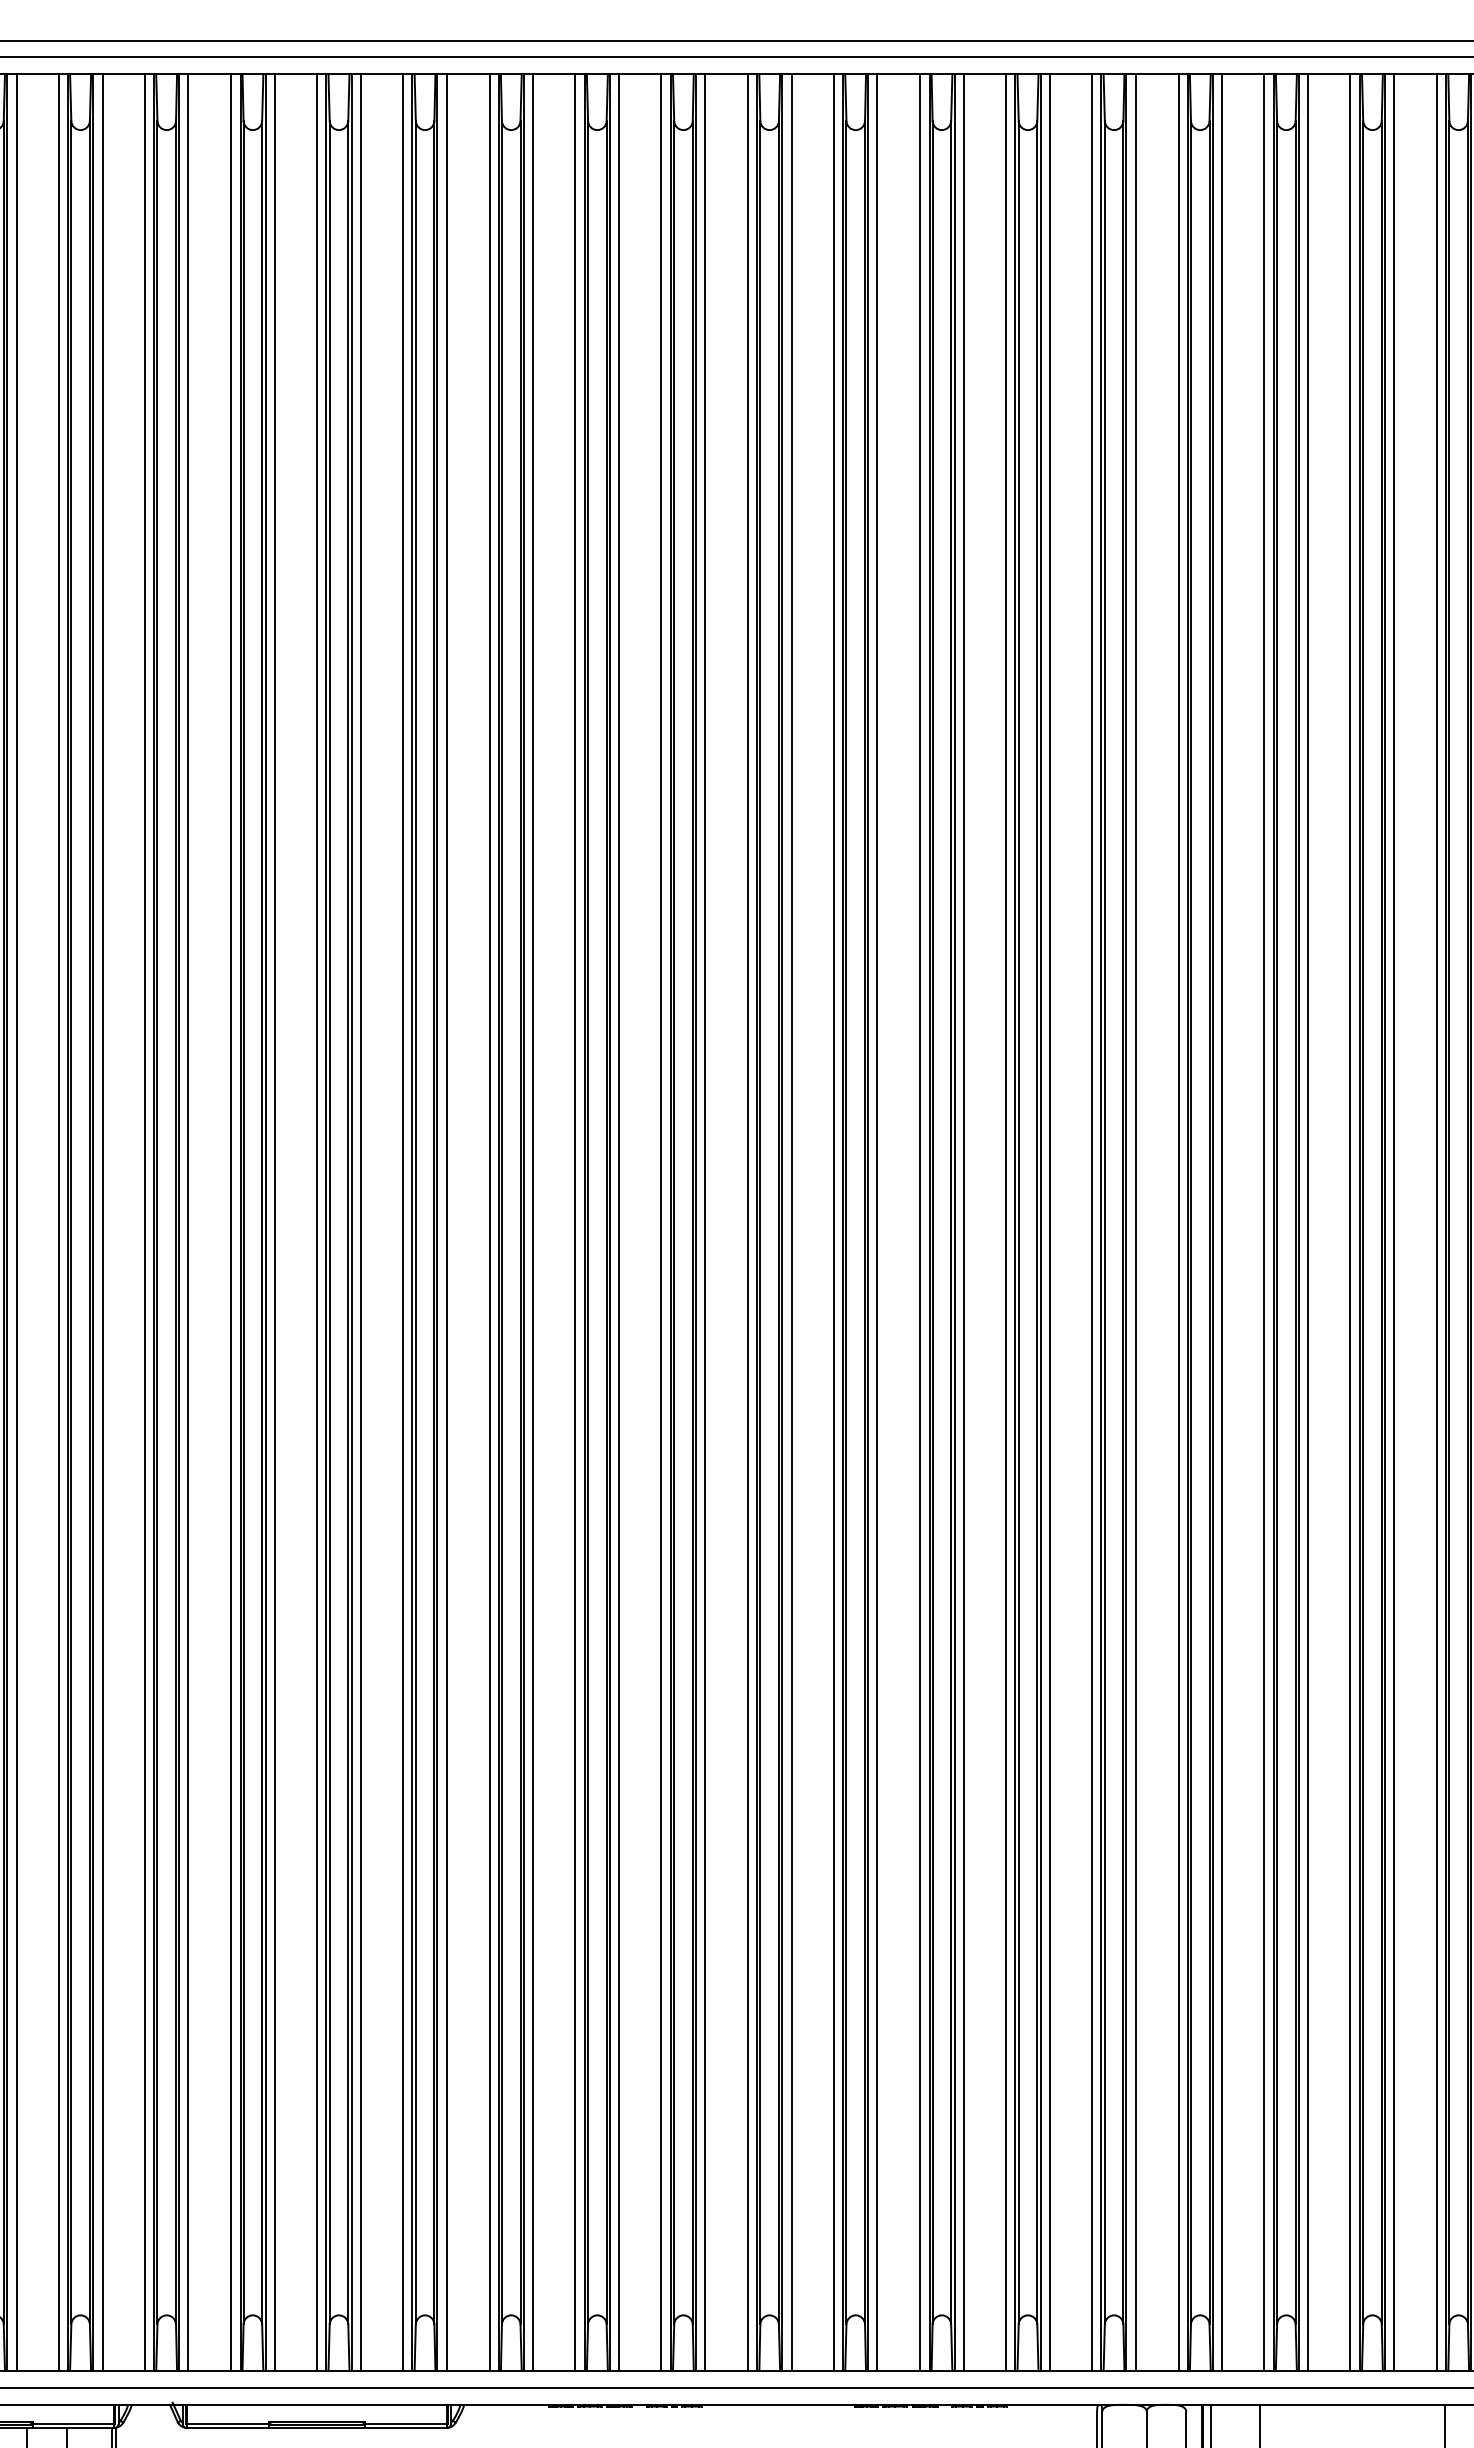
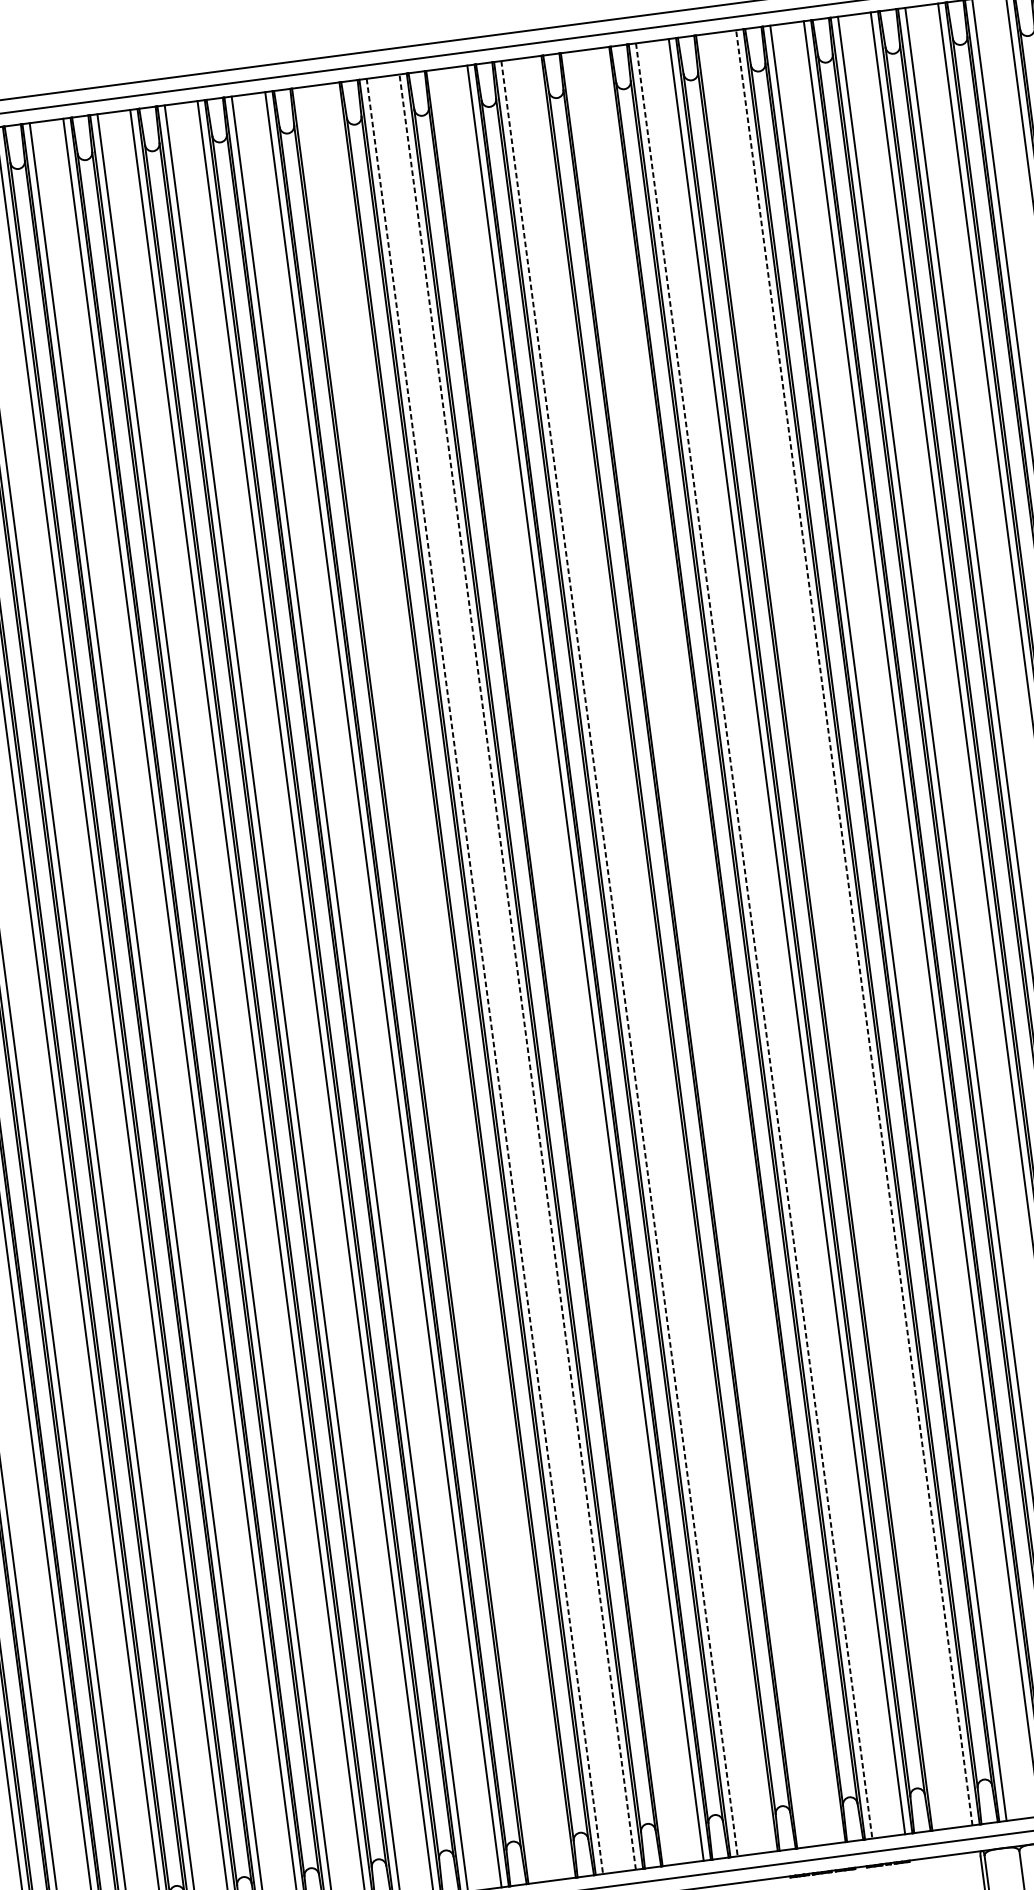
line: (533, 1222) -> (417, 985), removed
line: (575, 1222) -> (450, 980), removed
line: (661, 1222) -> (517, 971), solid -> dashed
line: (704, 1222) -> (551, 967), removed
line: (833, 1222) -> (652, 954), removed
line: (877, 1222) -> (686, 949), removed
line: (920, 1222) -> (720, 945), removed
line: (1050, 1222) -> (821, 931), removed
line: (1092, 1222) -> (854, 927), solid -> dashed
line: (619, 1223) -> (485, 977), solid -> dashed
line: (791, 1223) -> (619, 959), solid -> dashed
line: (963, 1223) -> (753, 941), solid -> dashed

